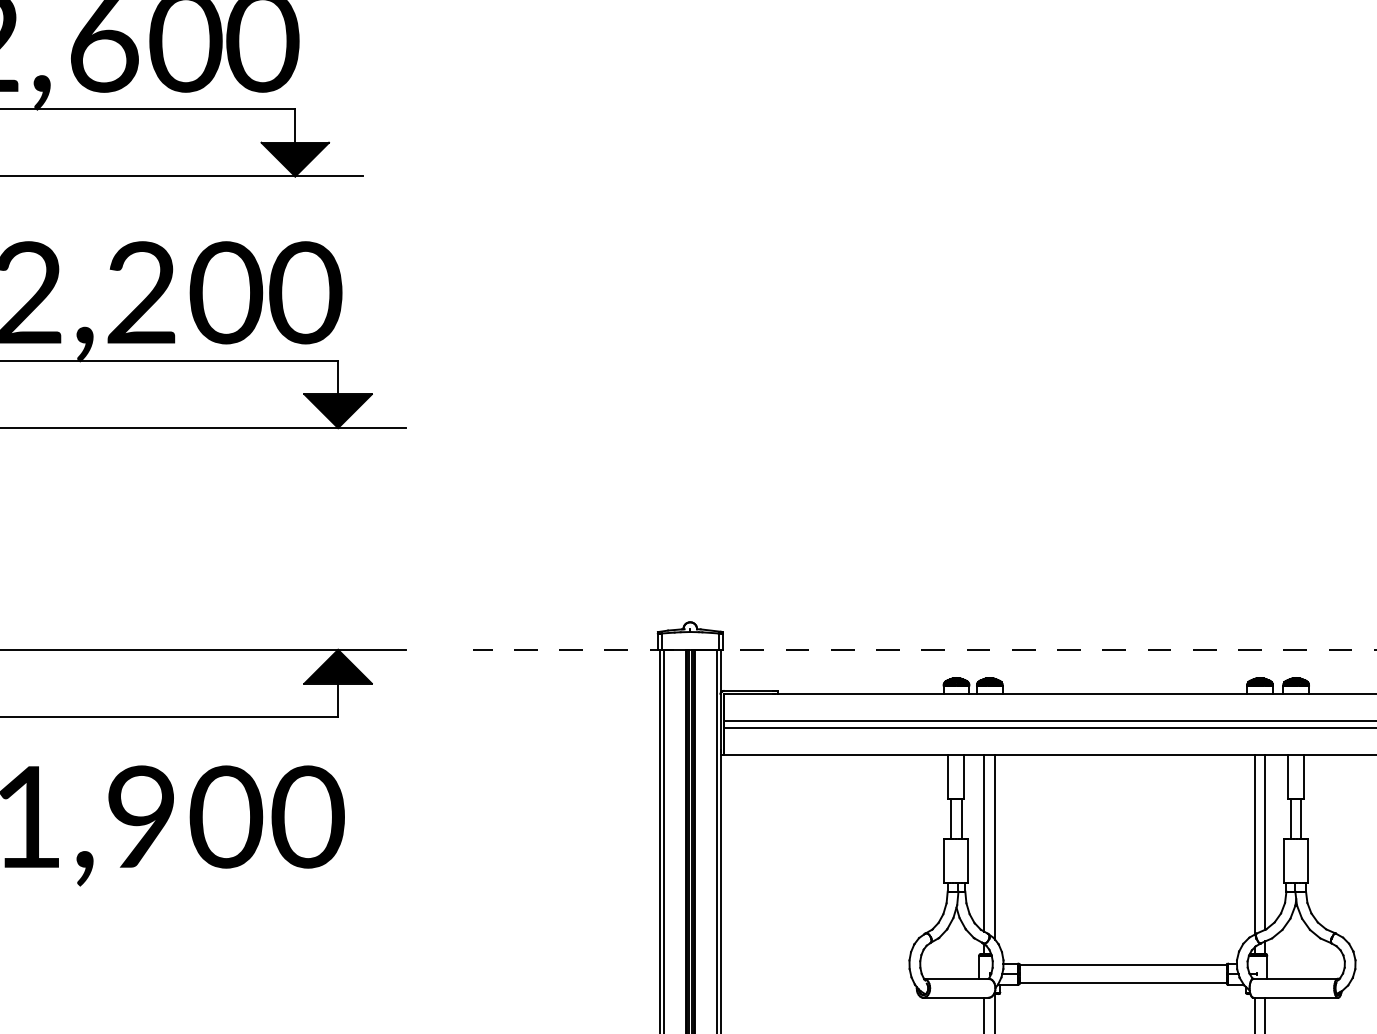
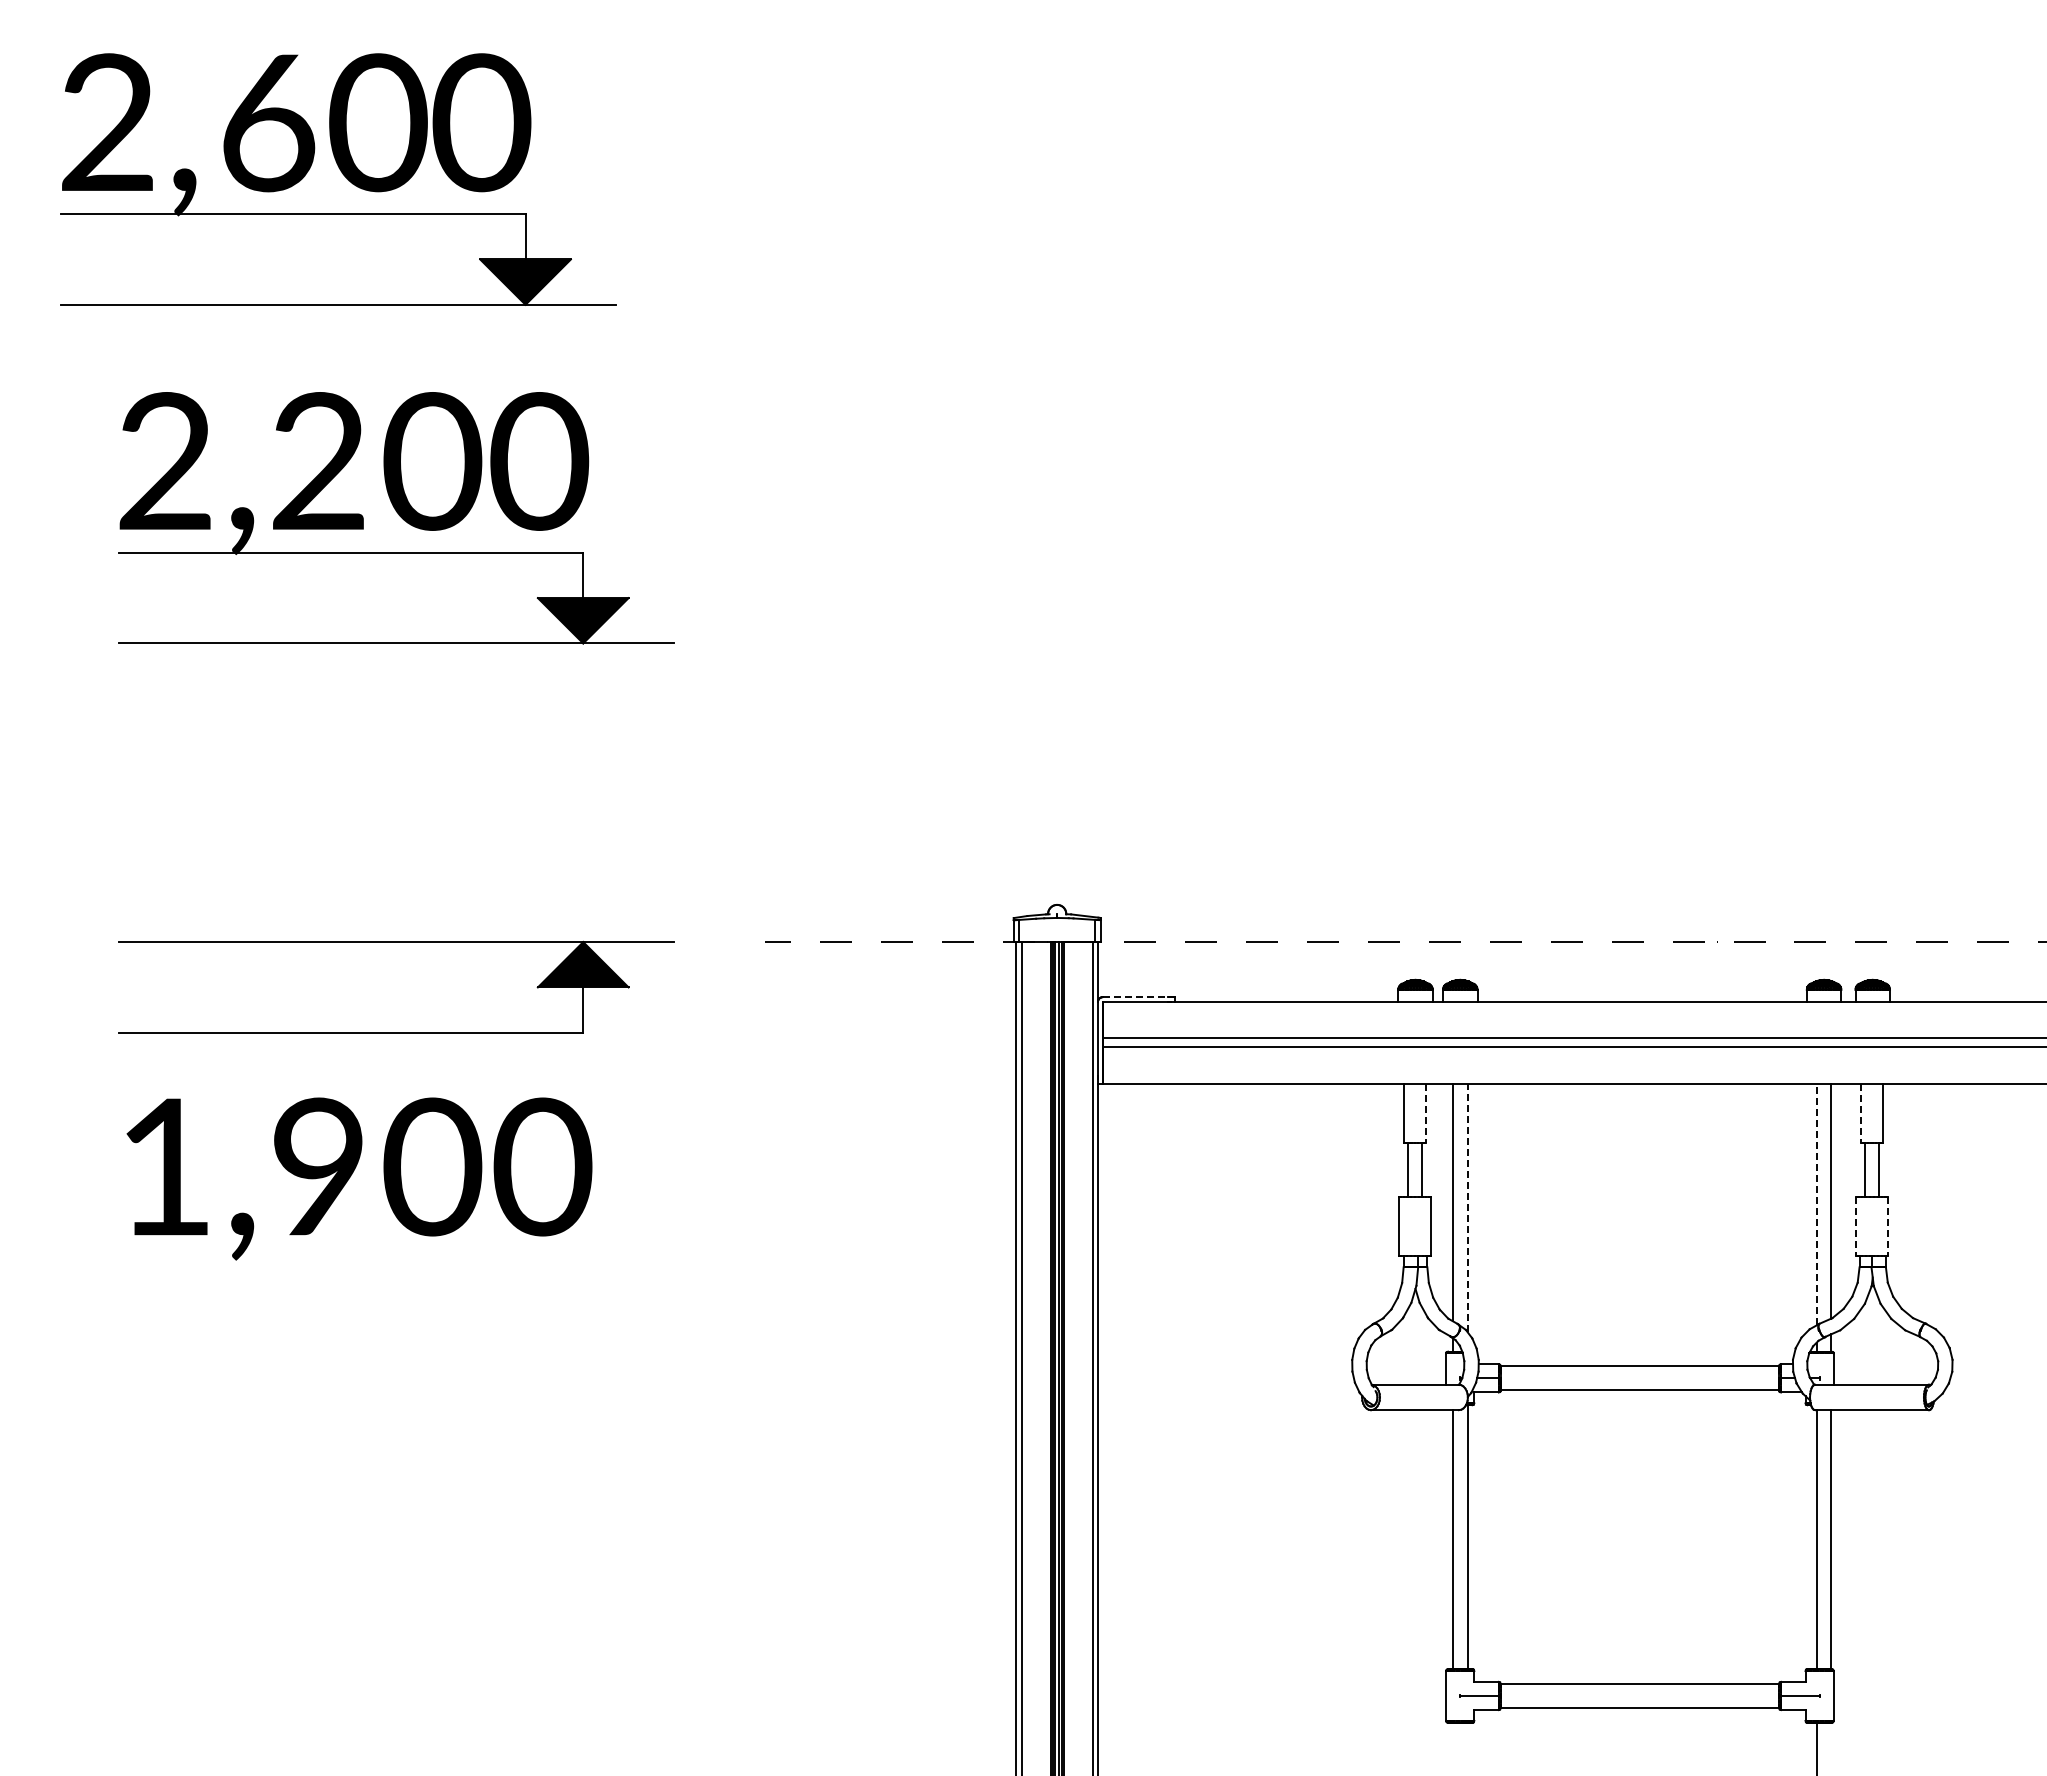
line: (748, 691) -> (1135, 997), solid -> dashed
line: (964, 777) -> (1426, 1113), solid -> dashed
line: (1287, 777) -> (1861, 1113), solid -> dashed
line: (1254, 844) -> (1816, 1204), solid -> dashed
line: (995, 847) -> (1467, 1207), solid -> dashed
line: (1284, 861) -> (1856, 1226), solid -> dashed
line: (1307, 861) -> (1888, 1226), solid -> dashed

